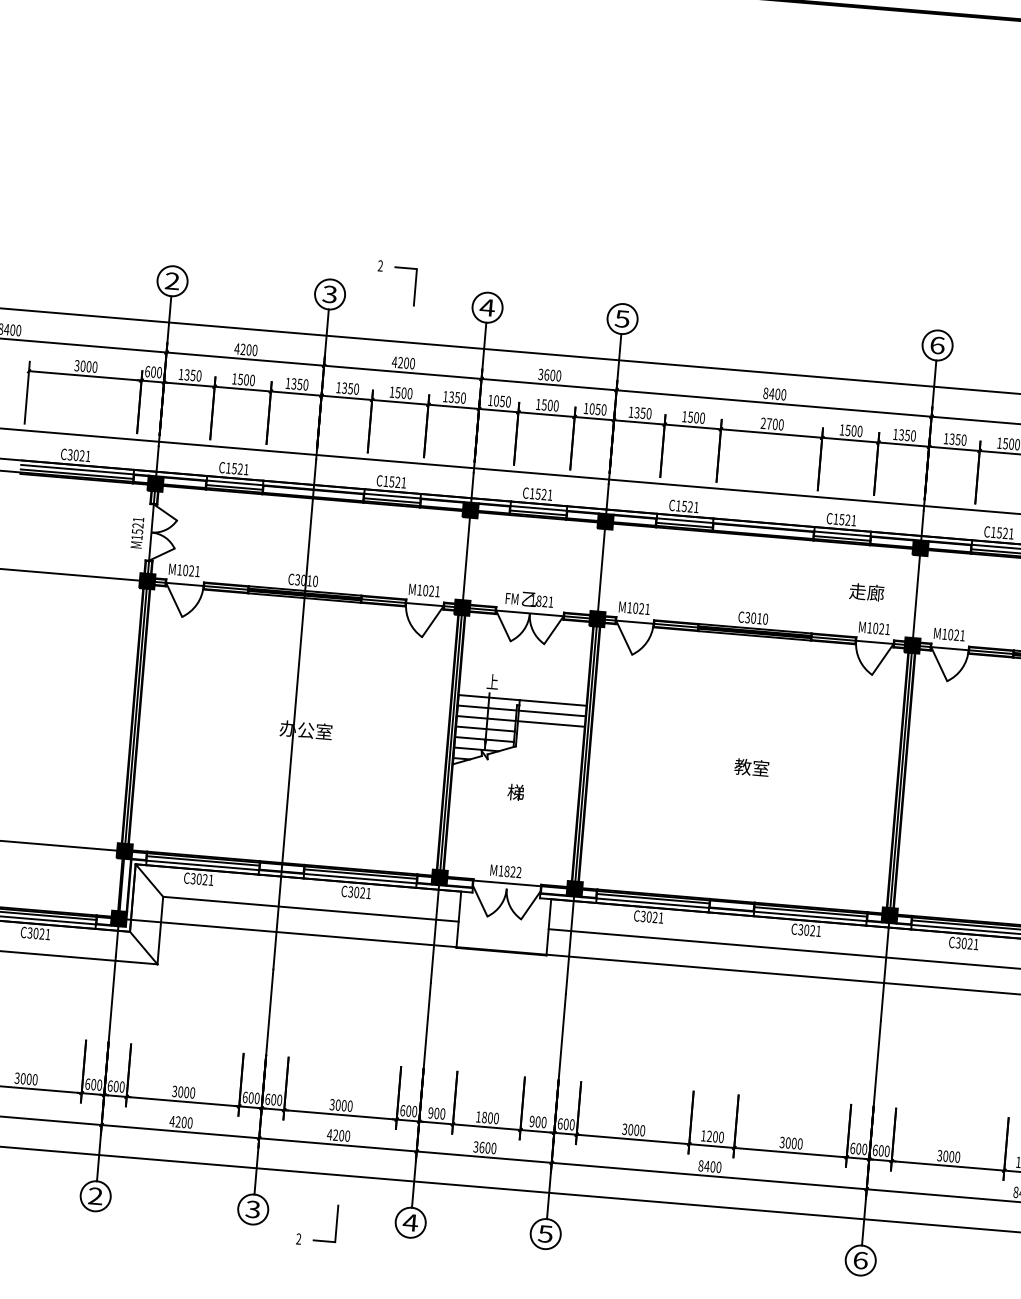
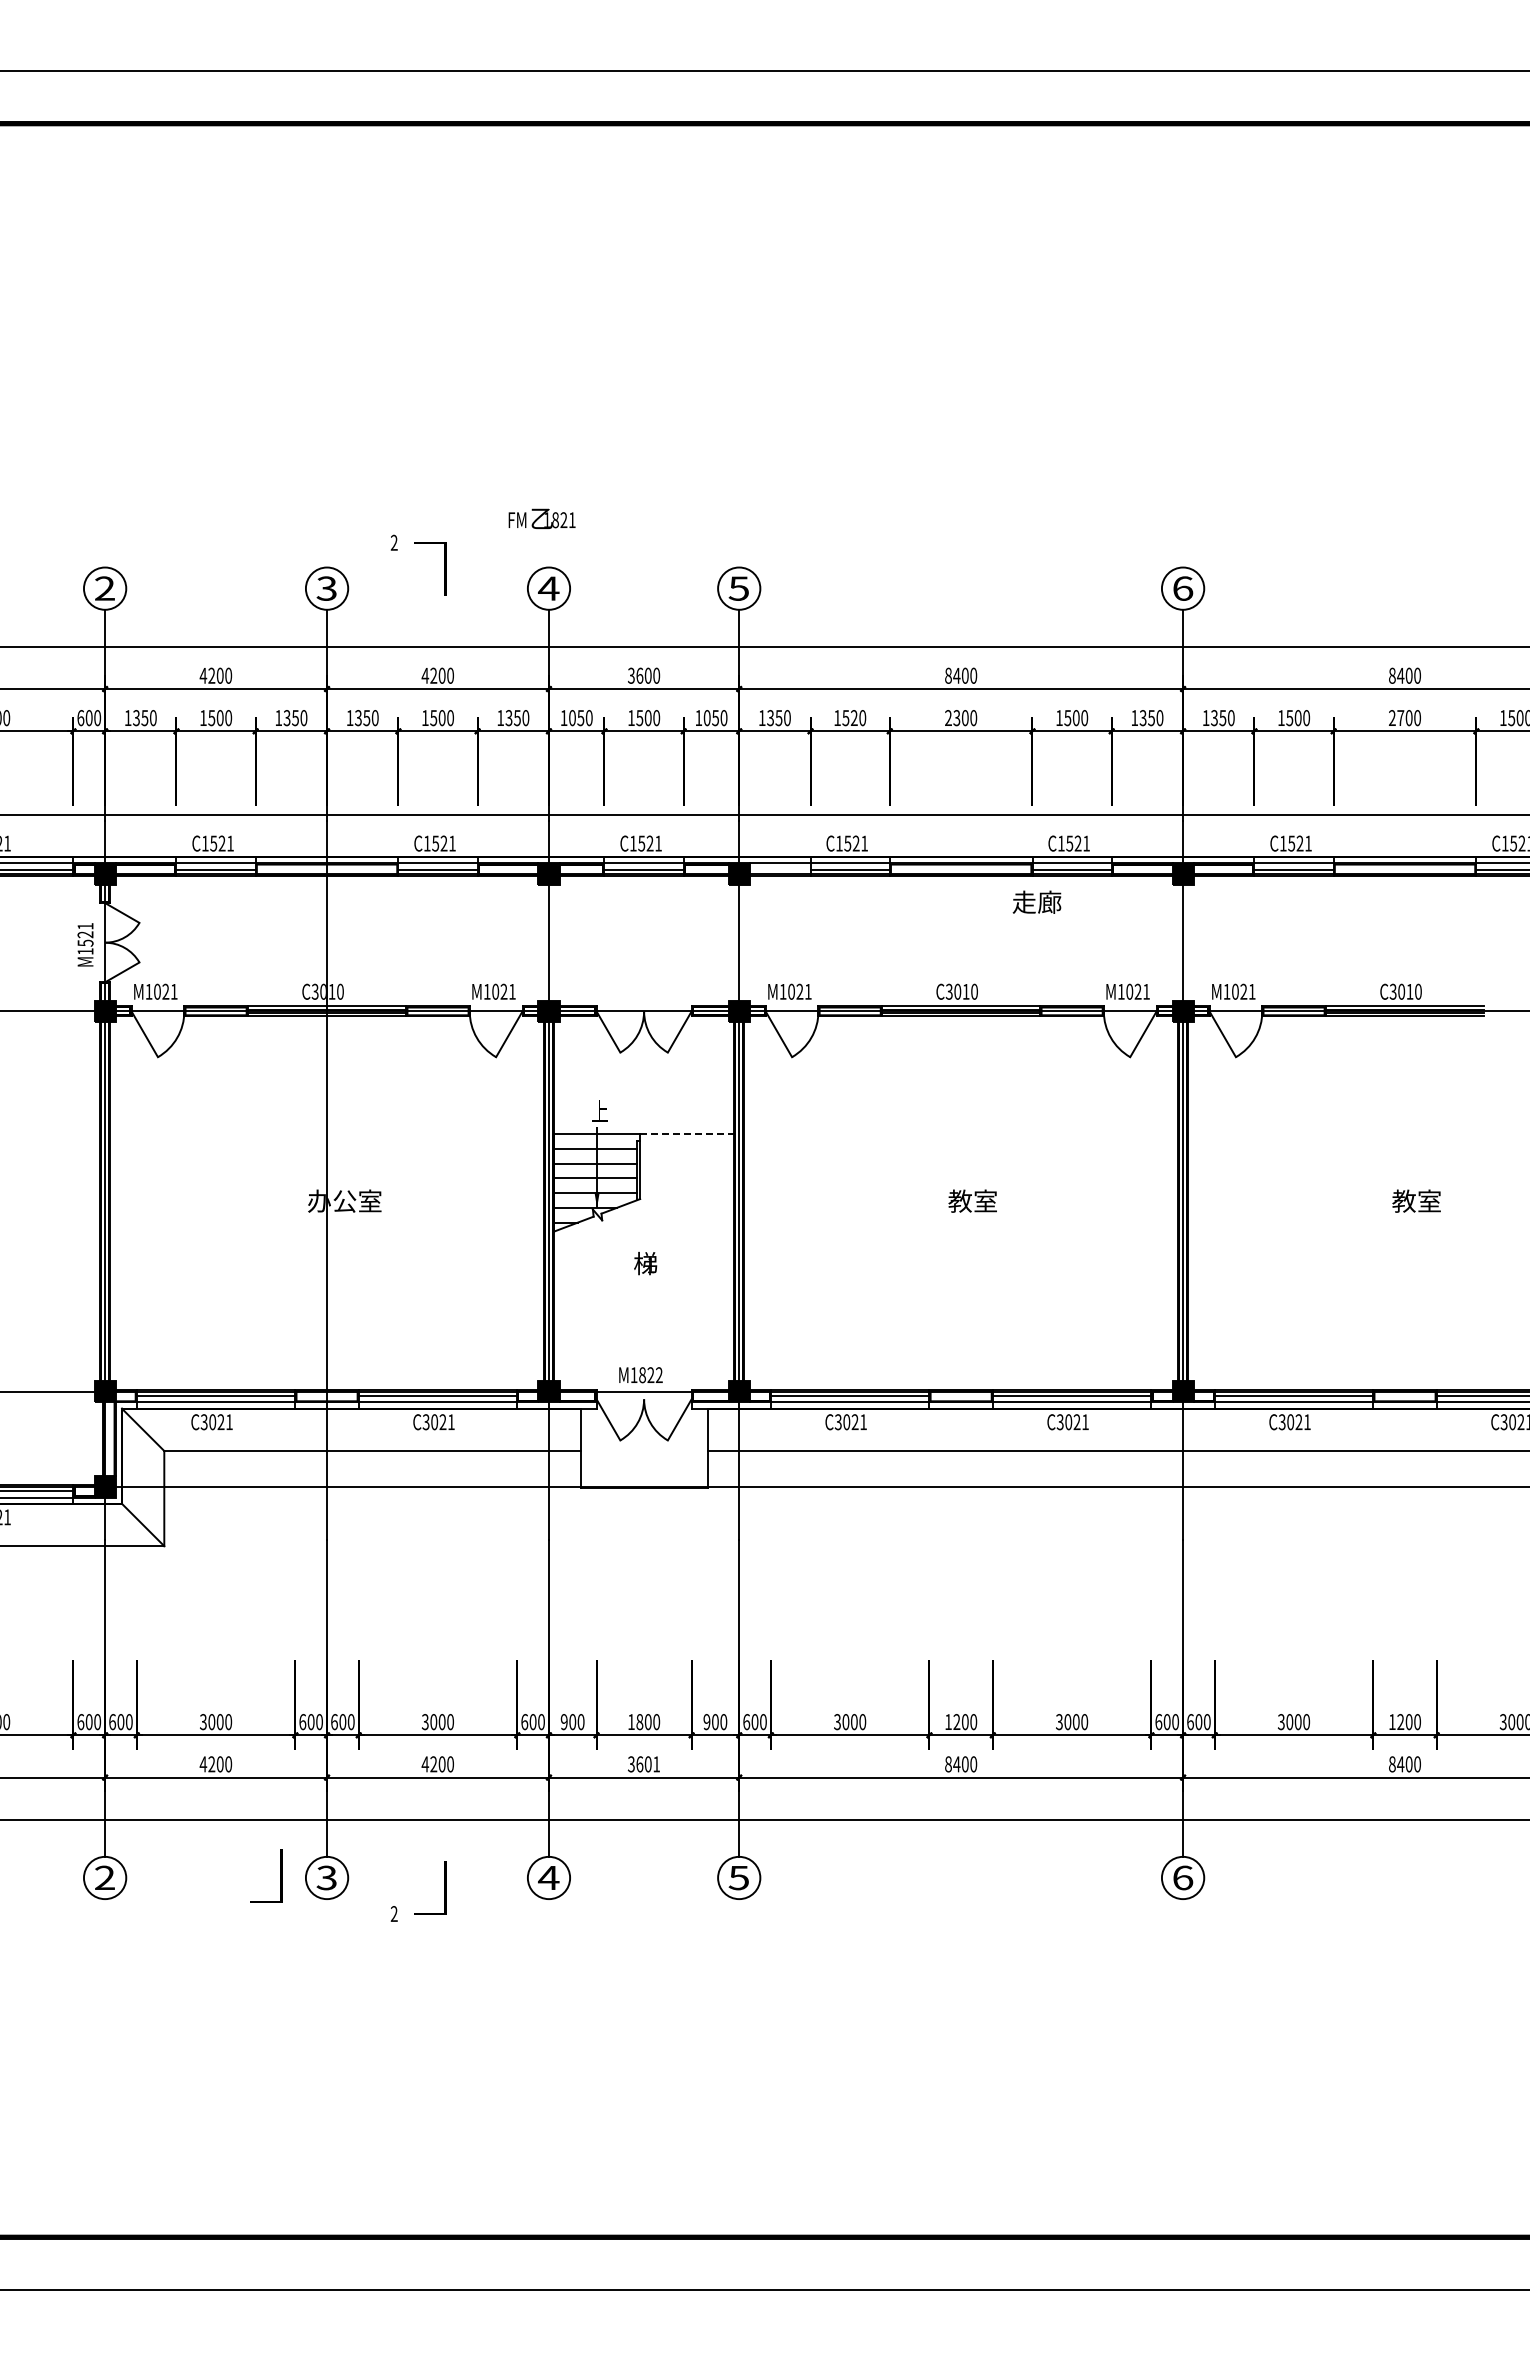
text: (695, 418) -> (853, 718), 1500 -> 1520
text: (769, 424) -> (956, 718), 2700 -> 2300
fill: (634, 520) -> (779, 869), removed
text: (866, 591) -> (1036, 901), moved
text: (529, 599) -> (541, 518), moved
line: (553, 702) -> (687, 1133), solid -> dashed
line: (552, 713) -> (687, 1148), removed
line: (551, 723) -> (687, 1163), removed
text: (493, 1148) -> (656, 1764), 3600 -> 3601
line: (220, 1204) -> (280, 1875), added

